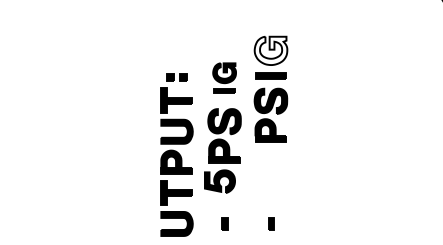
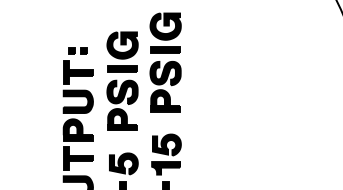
fill: (270, 50) -> (165, 26), added
part: (224, 77) -> (122, 51), size x1.43
part: (219, 181) -> (123, 163), moved
part: (271, 188) -> (166, 154), added

